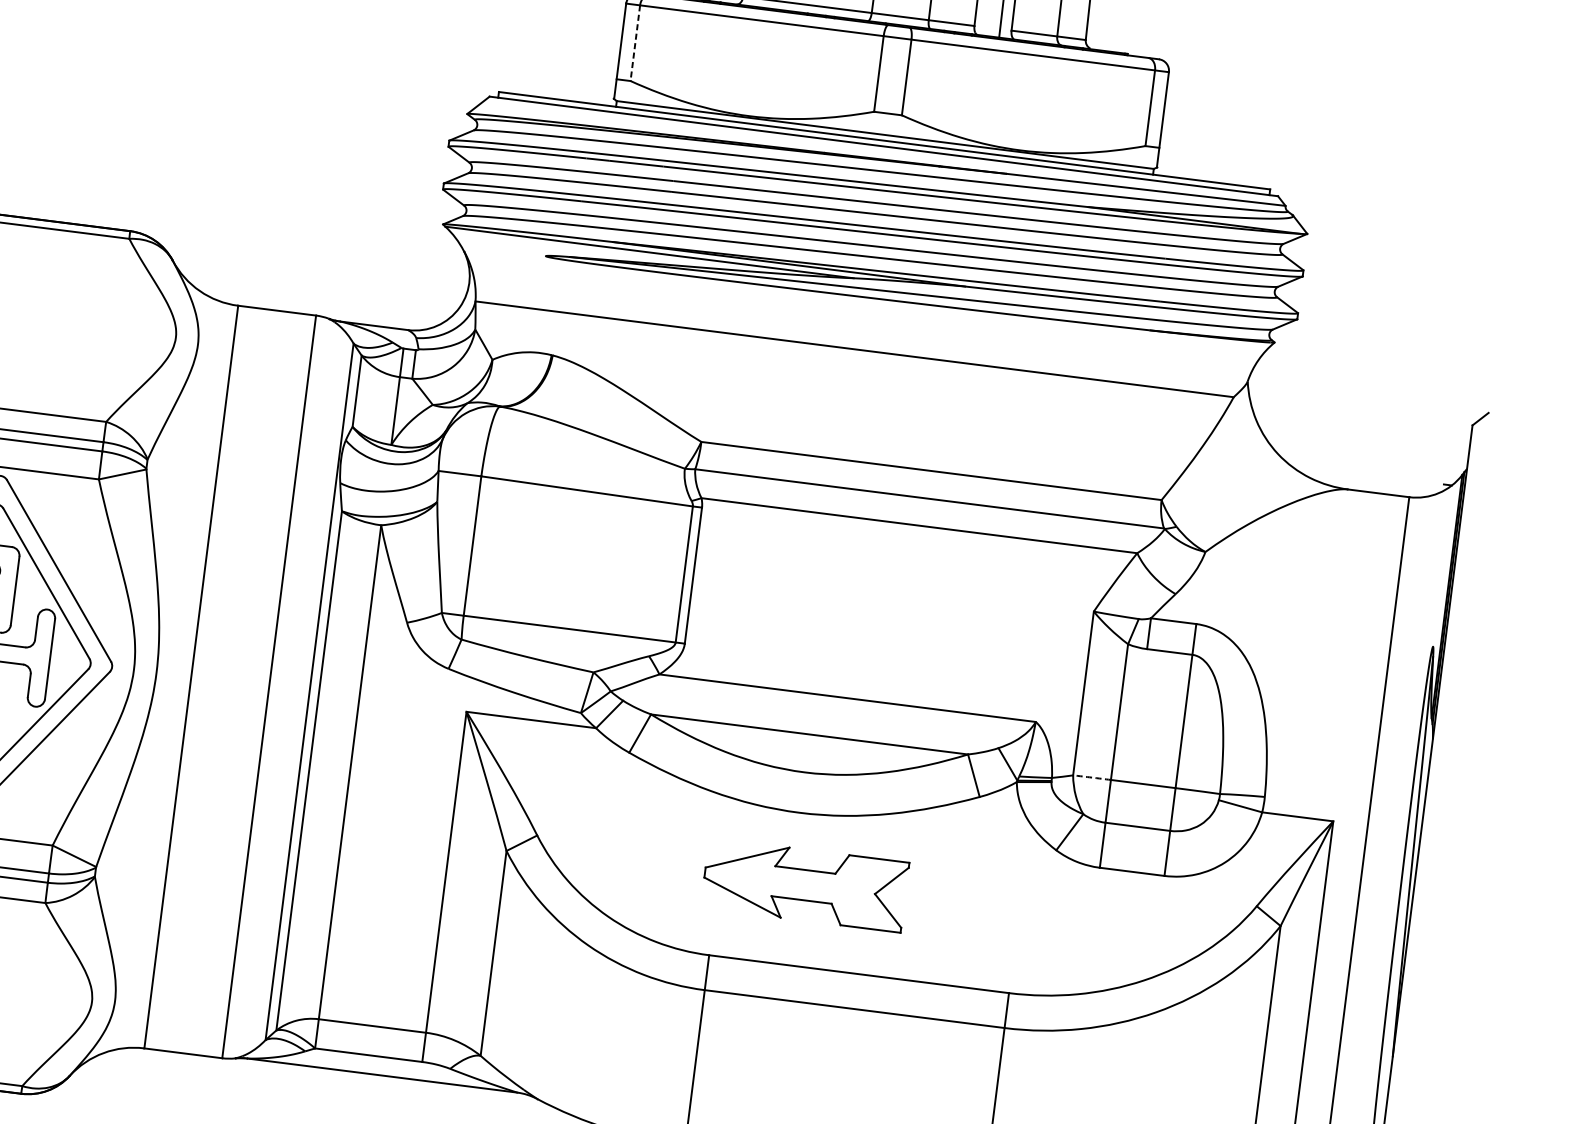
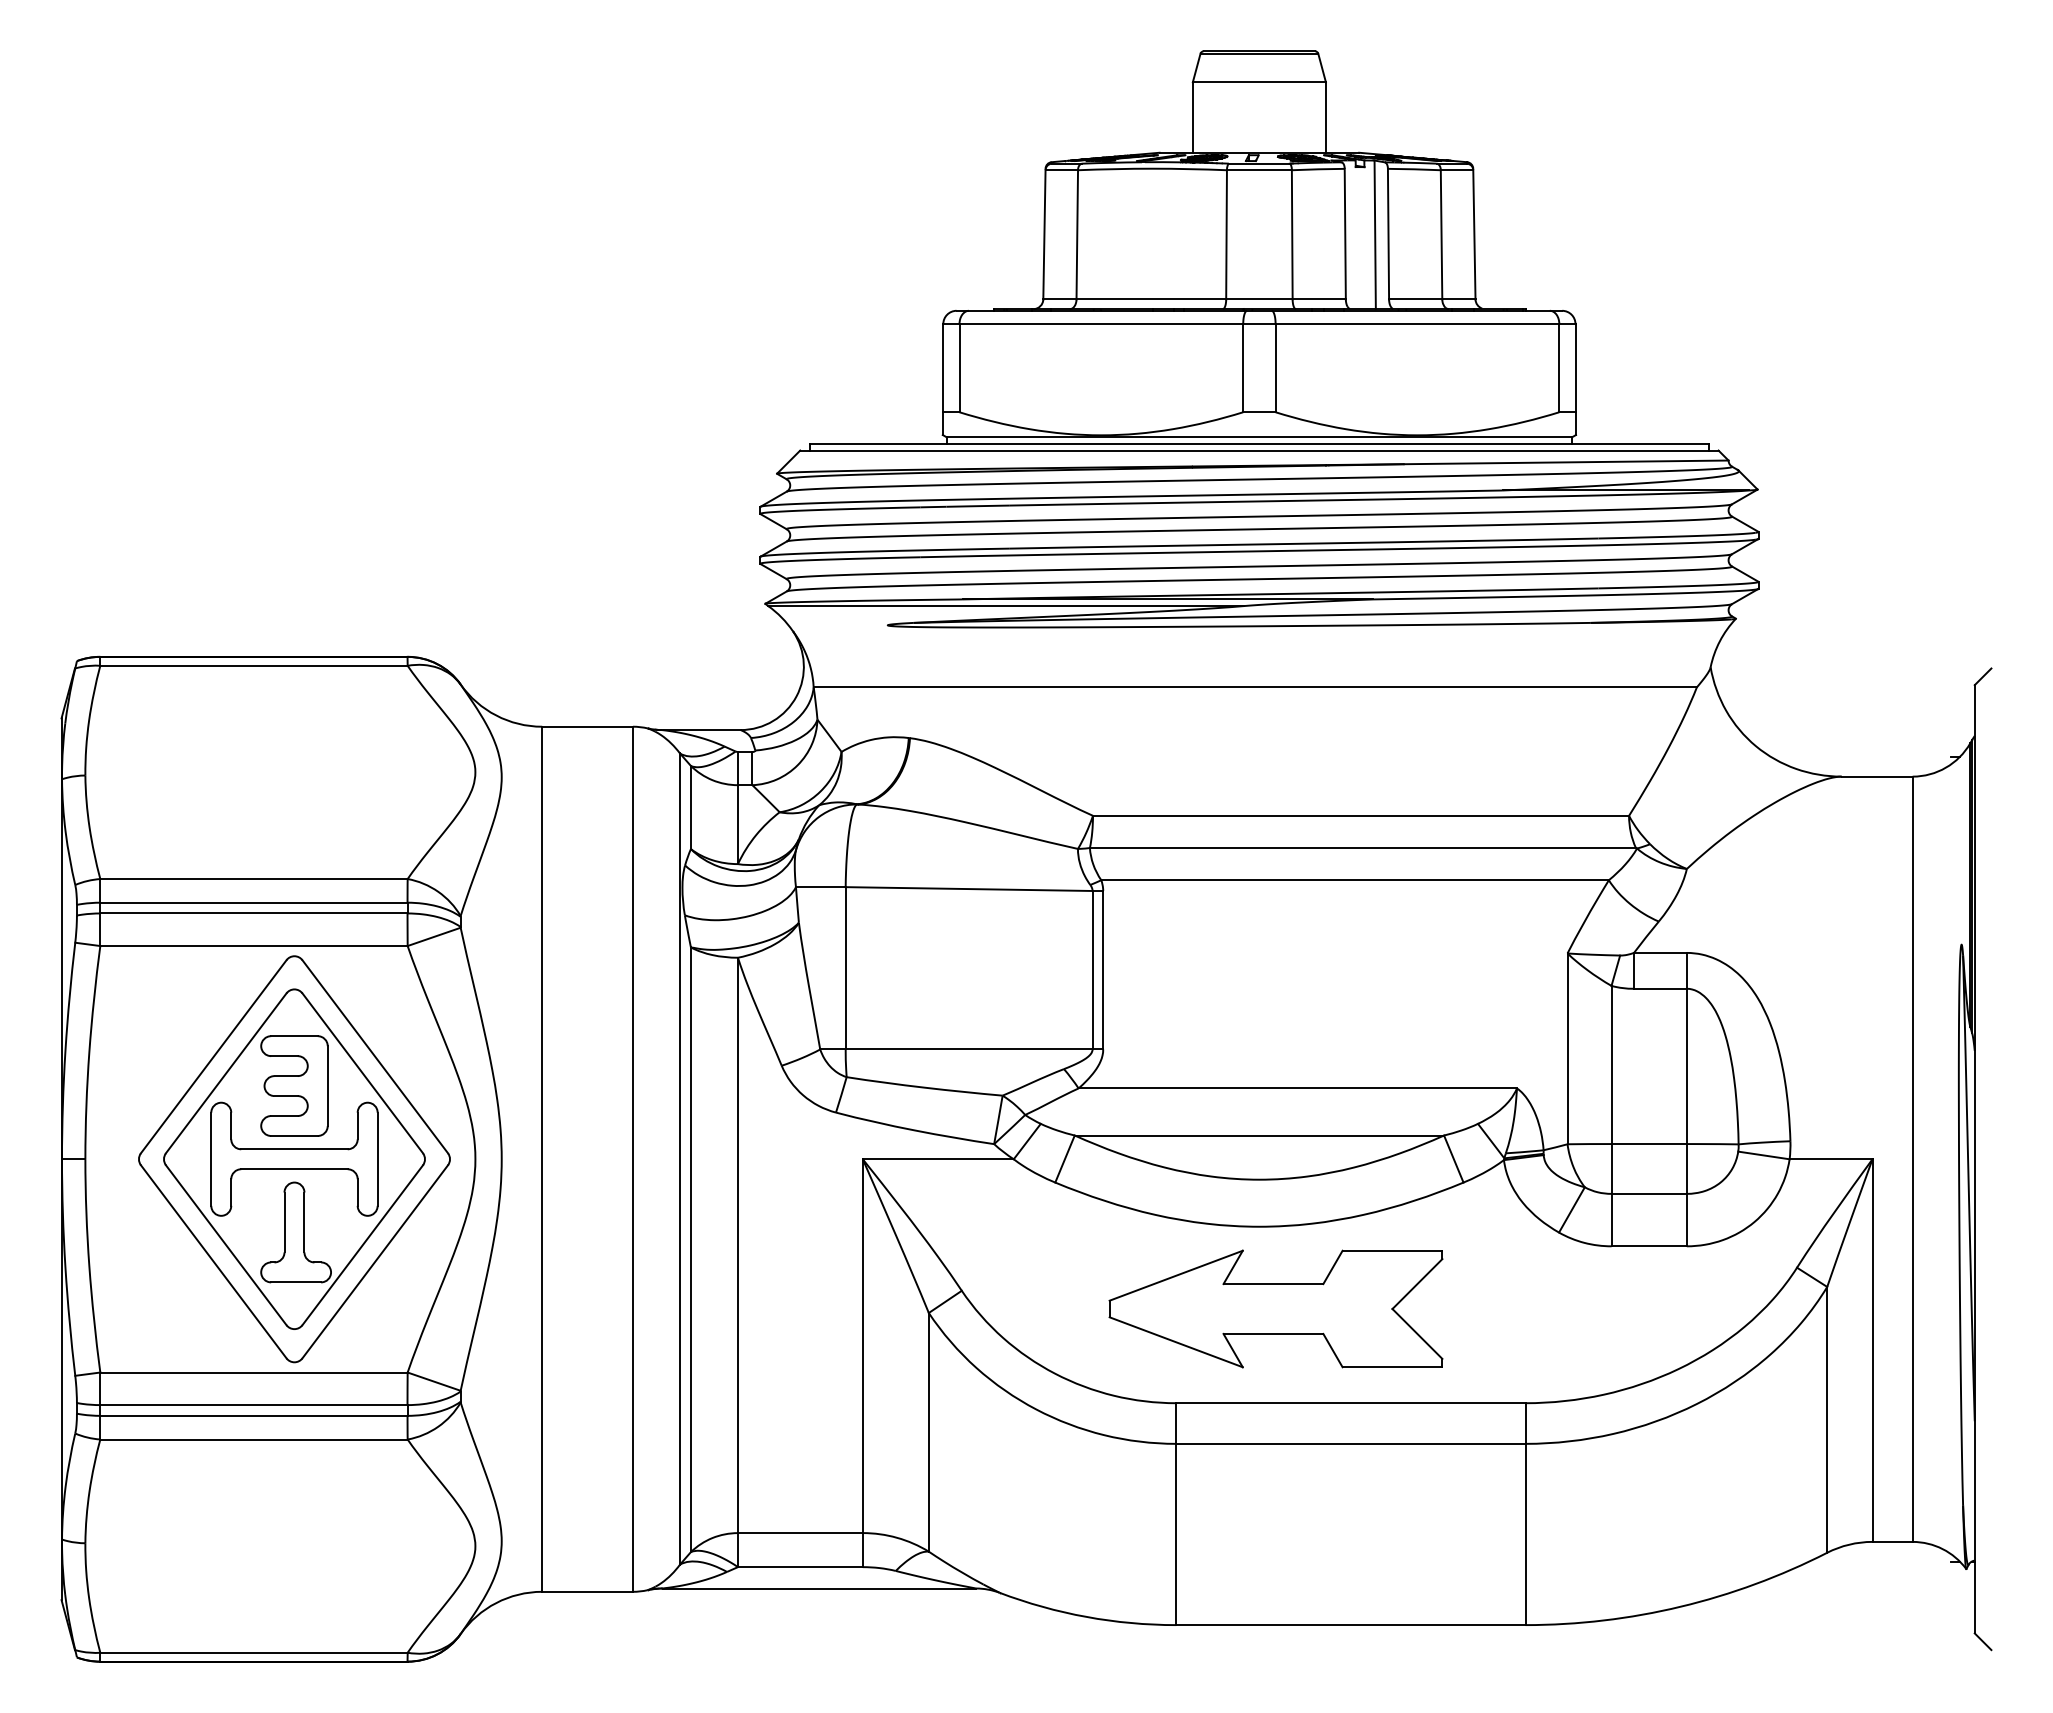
line: (635, 43) -> (959, 368), dashed -> solid
arc: (1091, 777) -> (1589, 1144), dashed -> solid
part: (804, 884) -> (1275, 1308), size x1.43

